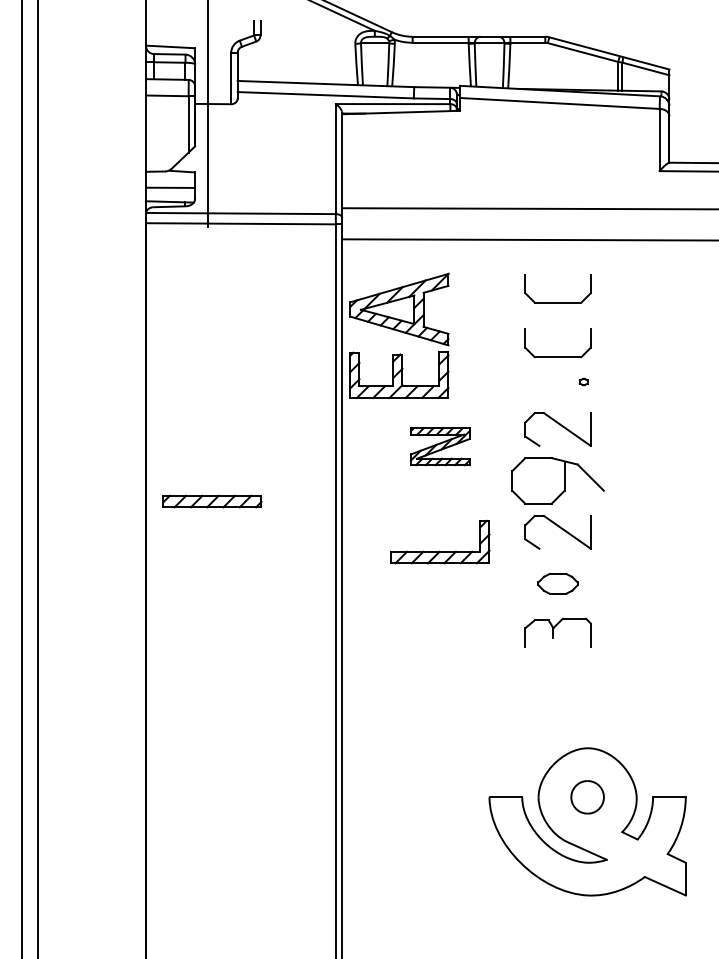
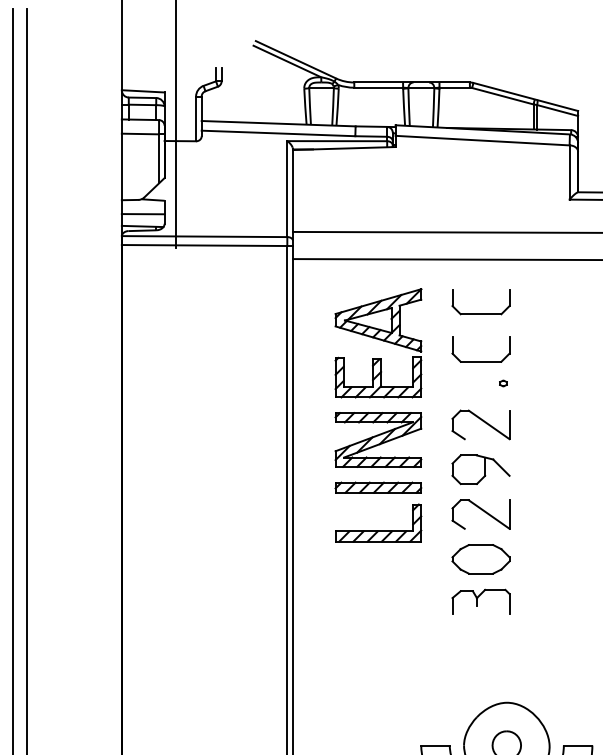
part: (399, 335) -> (378, 342), moved
part: (440, 446) -> (378, 439), size x1.67
part: (557, 480) -> (480, 469), size x0.71
part: (212, 501) -> (378, 487), moved
part: (557, 583) -> (480, 559), size x1.67

